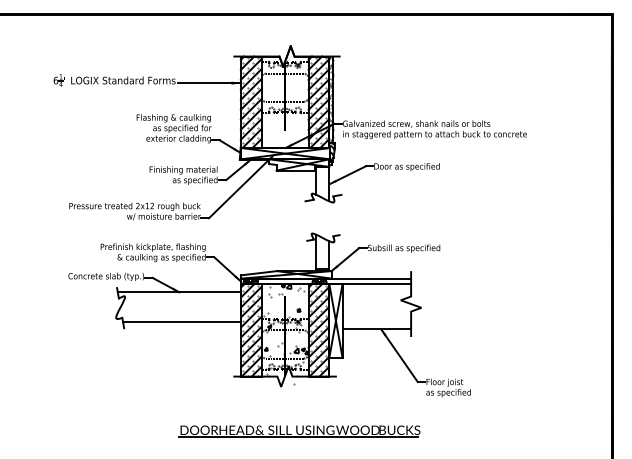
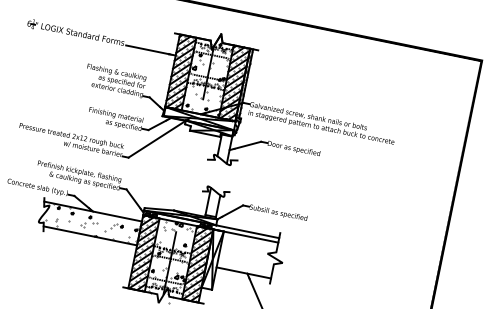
hatch: (285, 102) -> (208, 78), added
hatch: (181, 307) -> (92, 223), added

